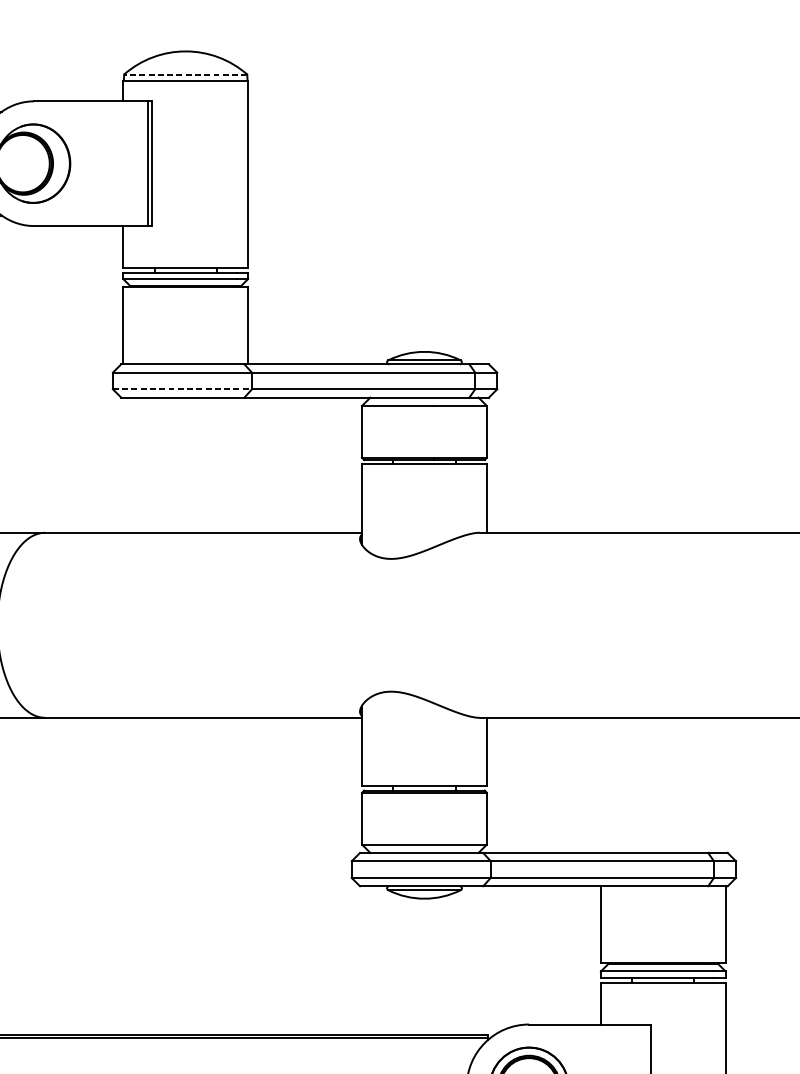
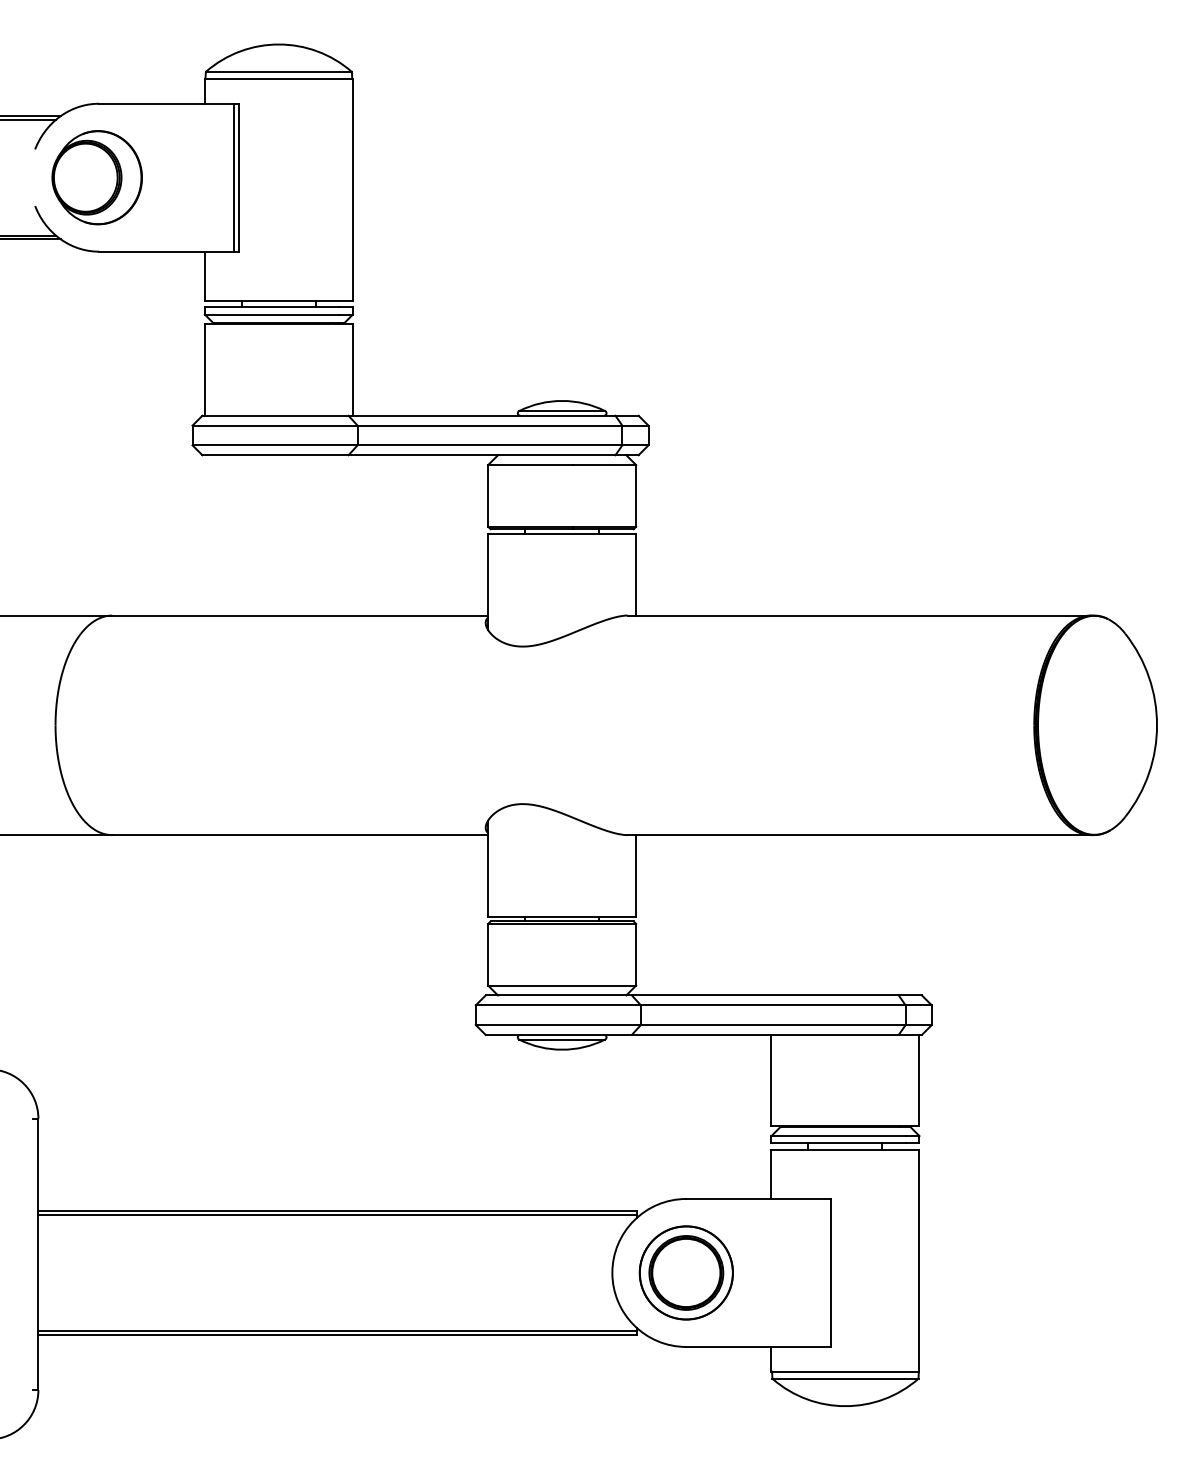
line: (185, 74) -> (278, 71), dashed -> solid
line: (182, 389) -> (275, 445), dashed -> solid

